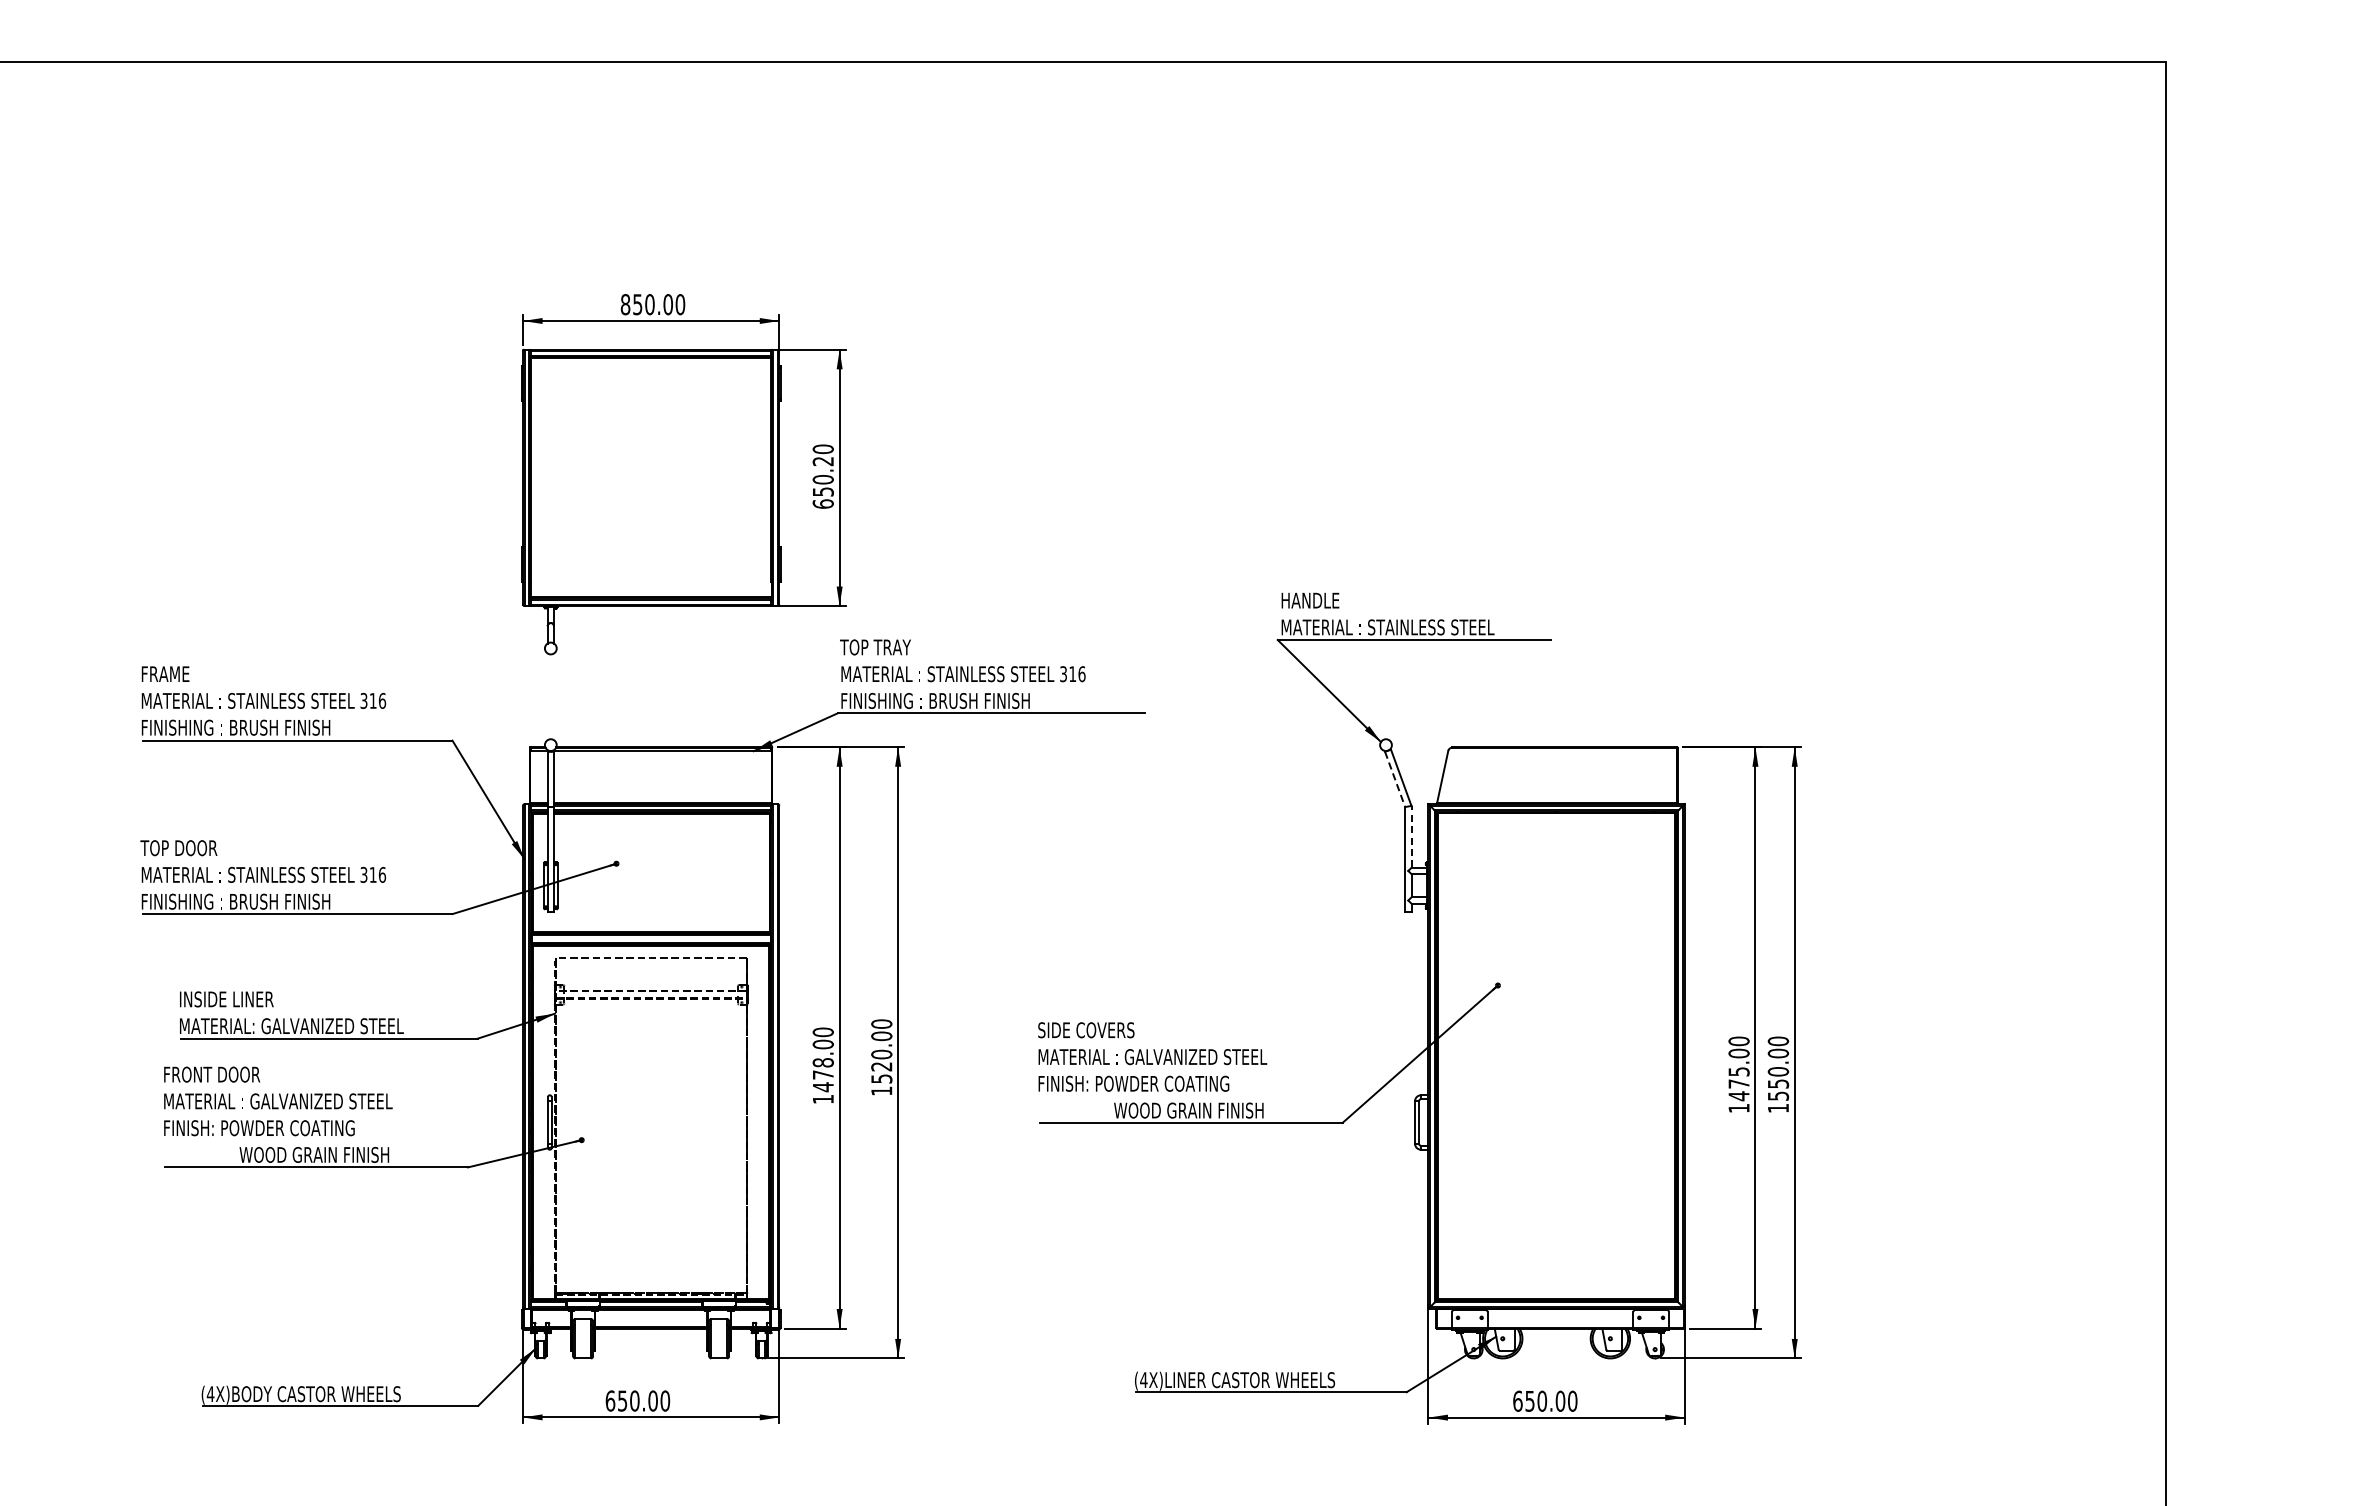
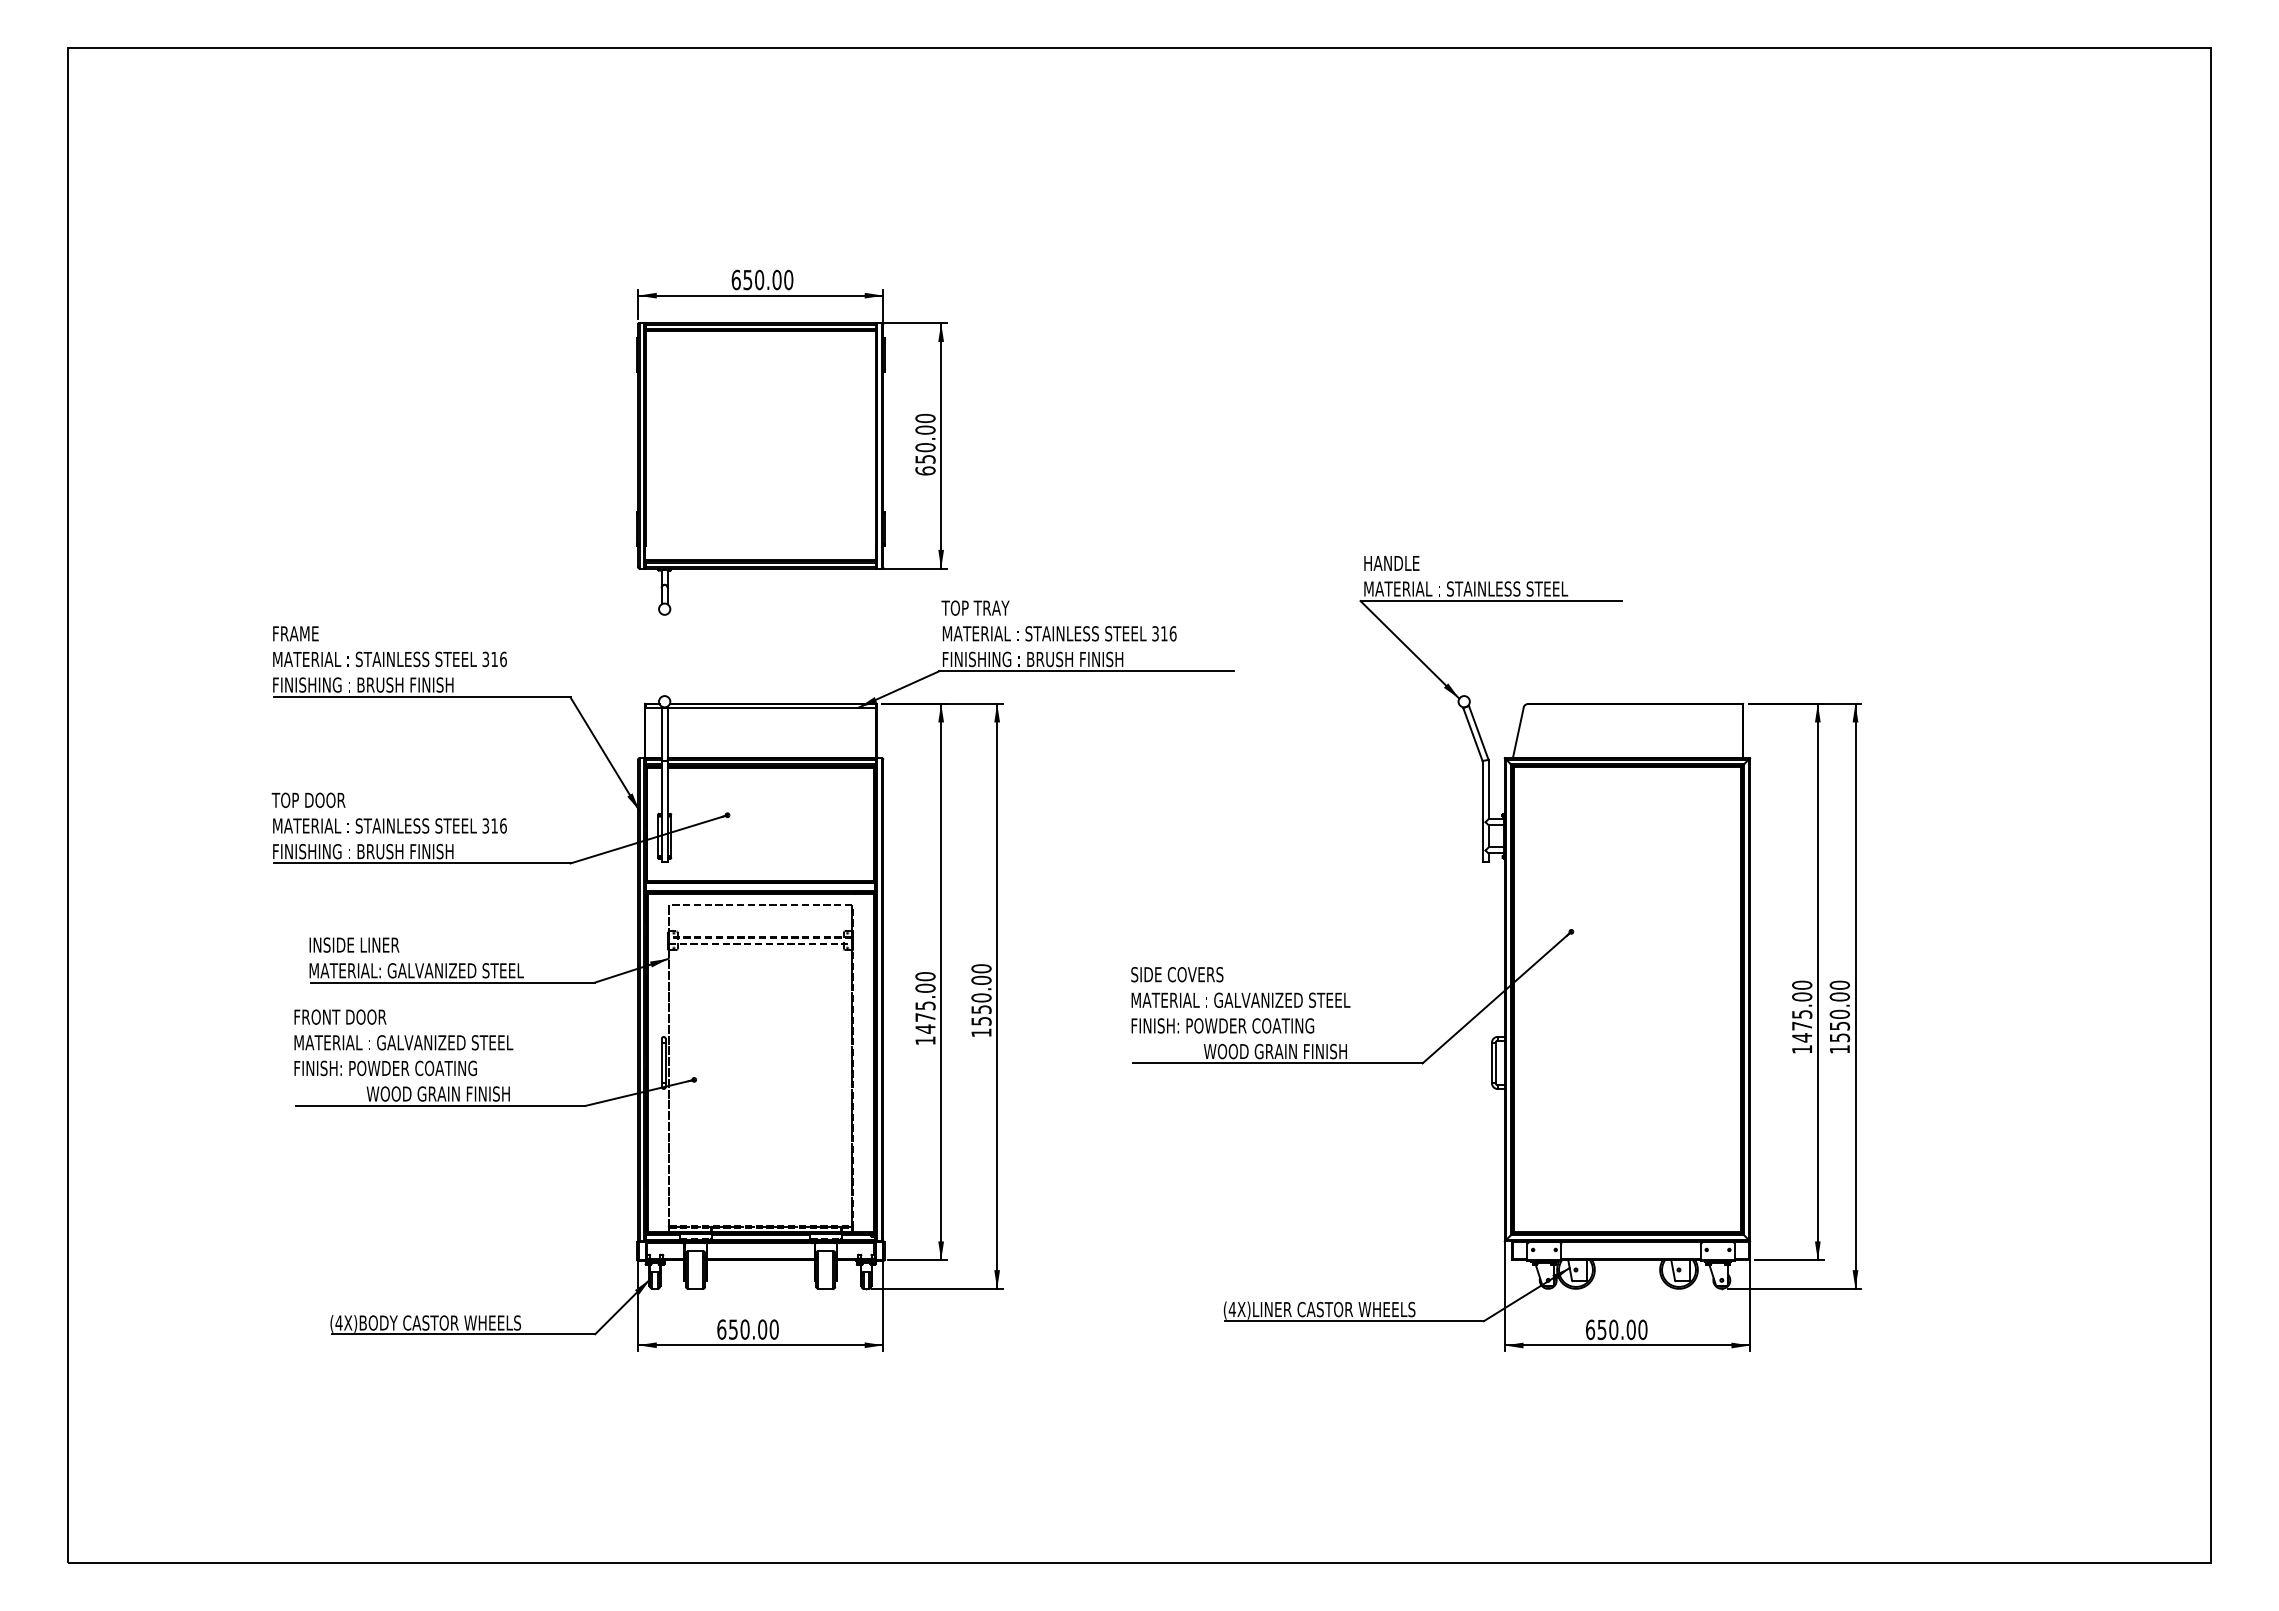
text: (624, 304) -> (735, 279), 850.00 -> 650.00
text: (823, 460) -> (925, 429), 650.20 -> 650.00
line: (1395, 780) -> (1473, 735), dashed -> solid
line: (1411, 836) -> (1488, 789), dashed -> solid
text: (823, 1062) -> (925, 1005), 1478.00 -> 1475.00
text: (881, 1066) -> (981, 1009), 1520.00 -> 1550.00

